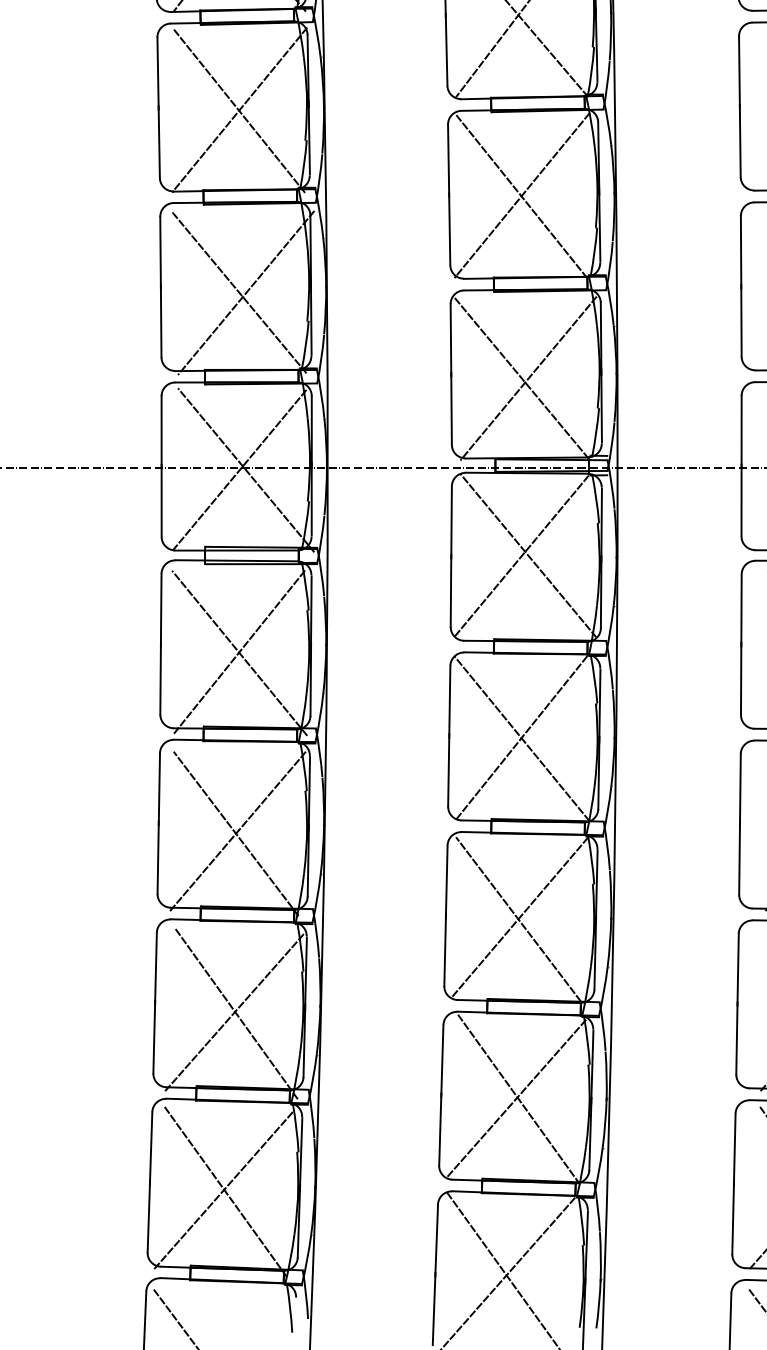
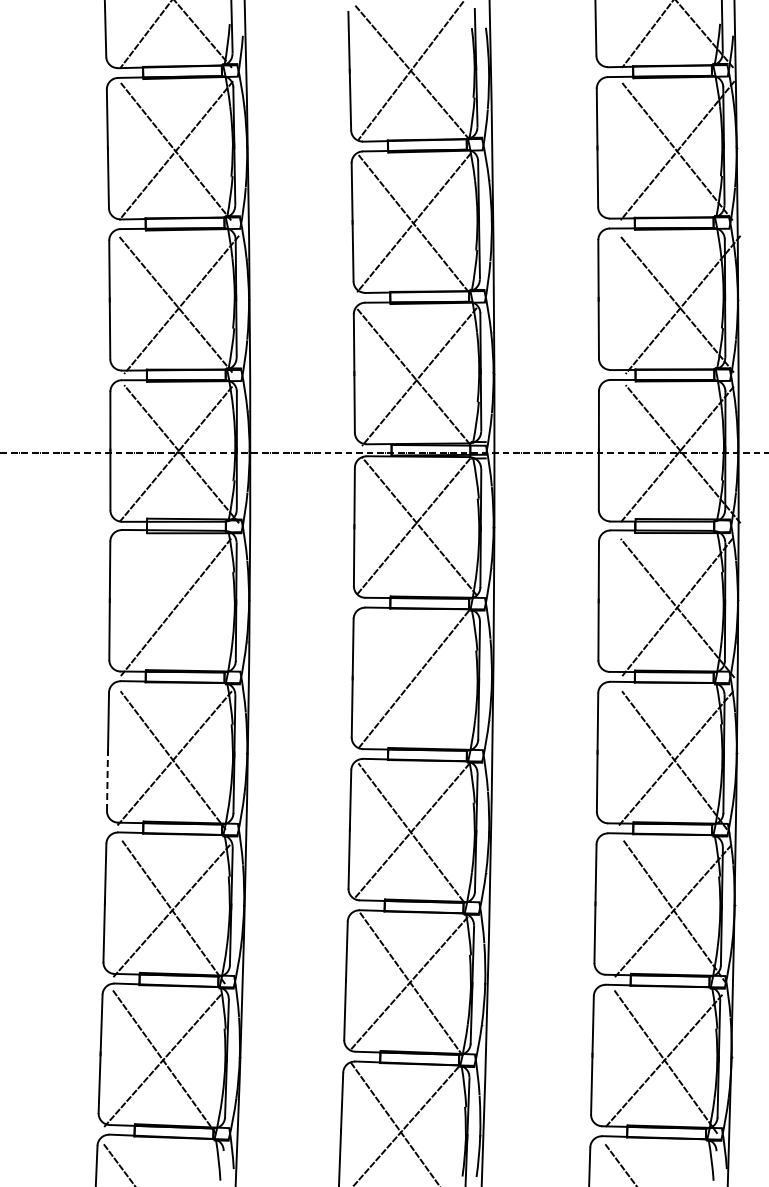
line: (240, 652) -> (176, 607), removed
line: (521, 737) -> (413, 679), removed
line: (158, 857) -> (107, 780), solid -> dashed

